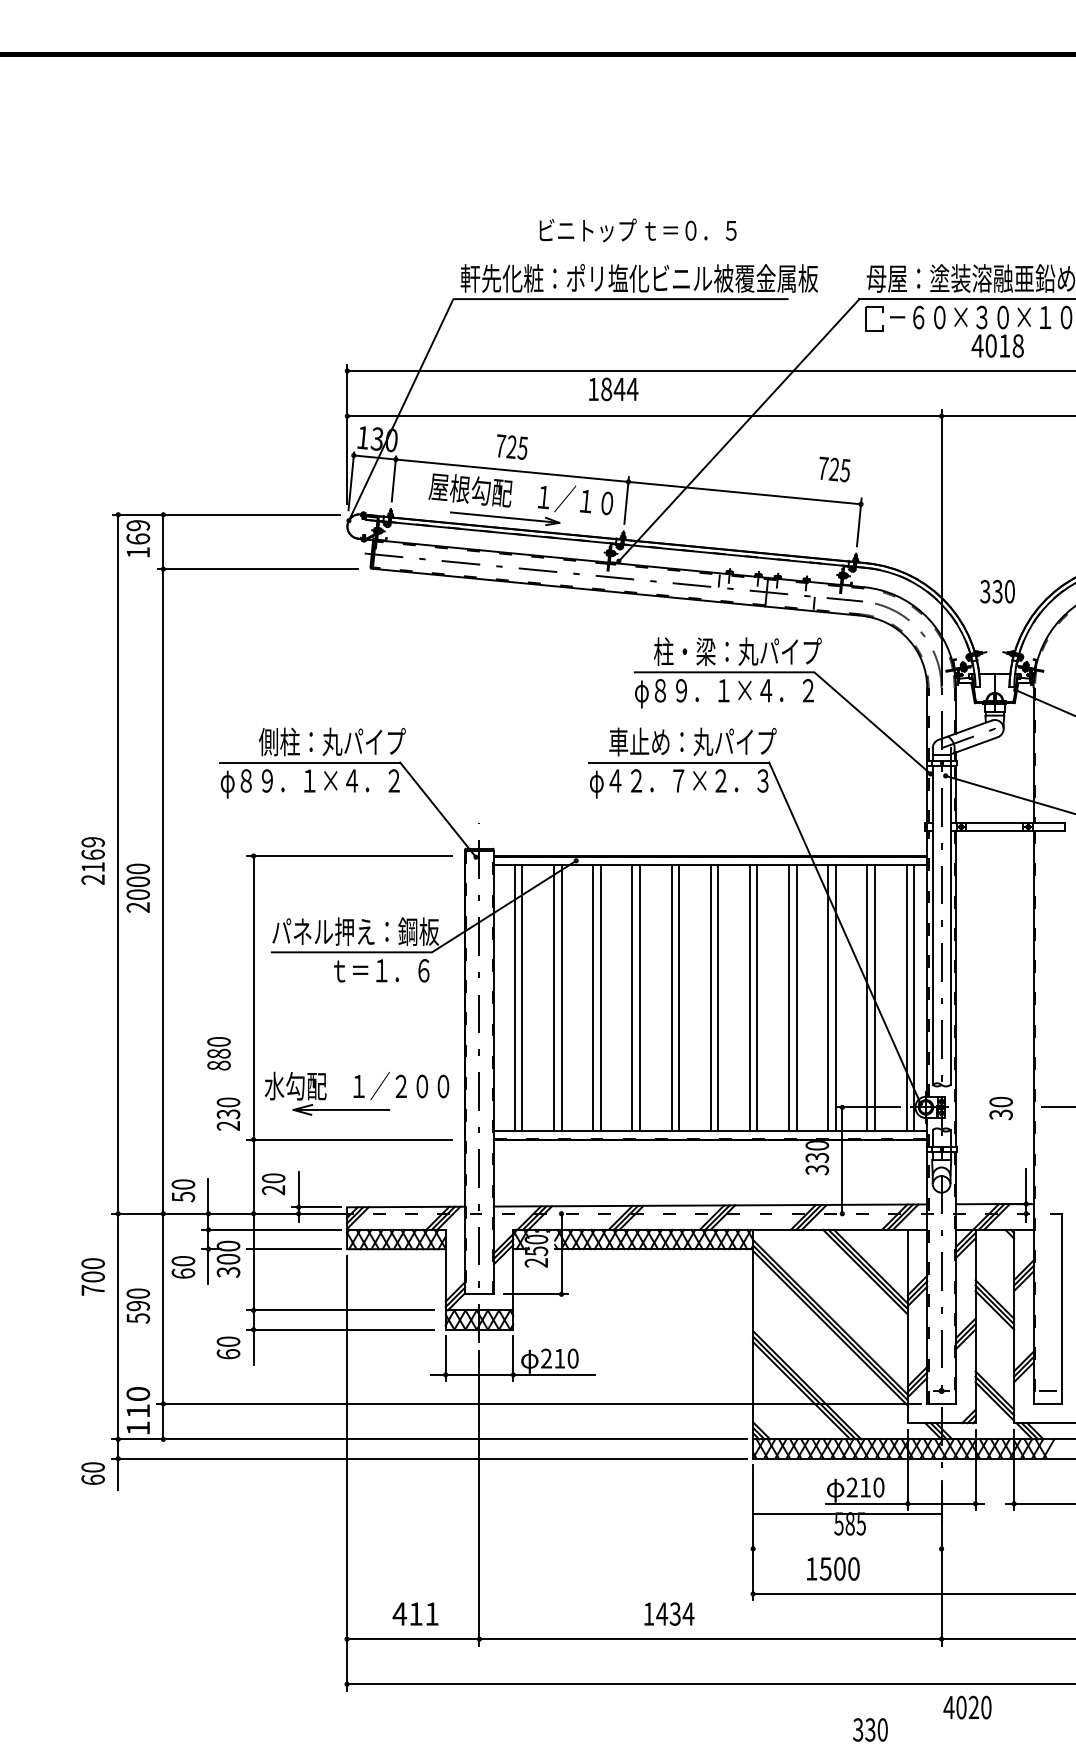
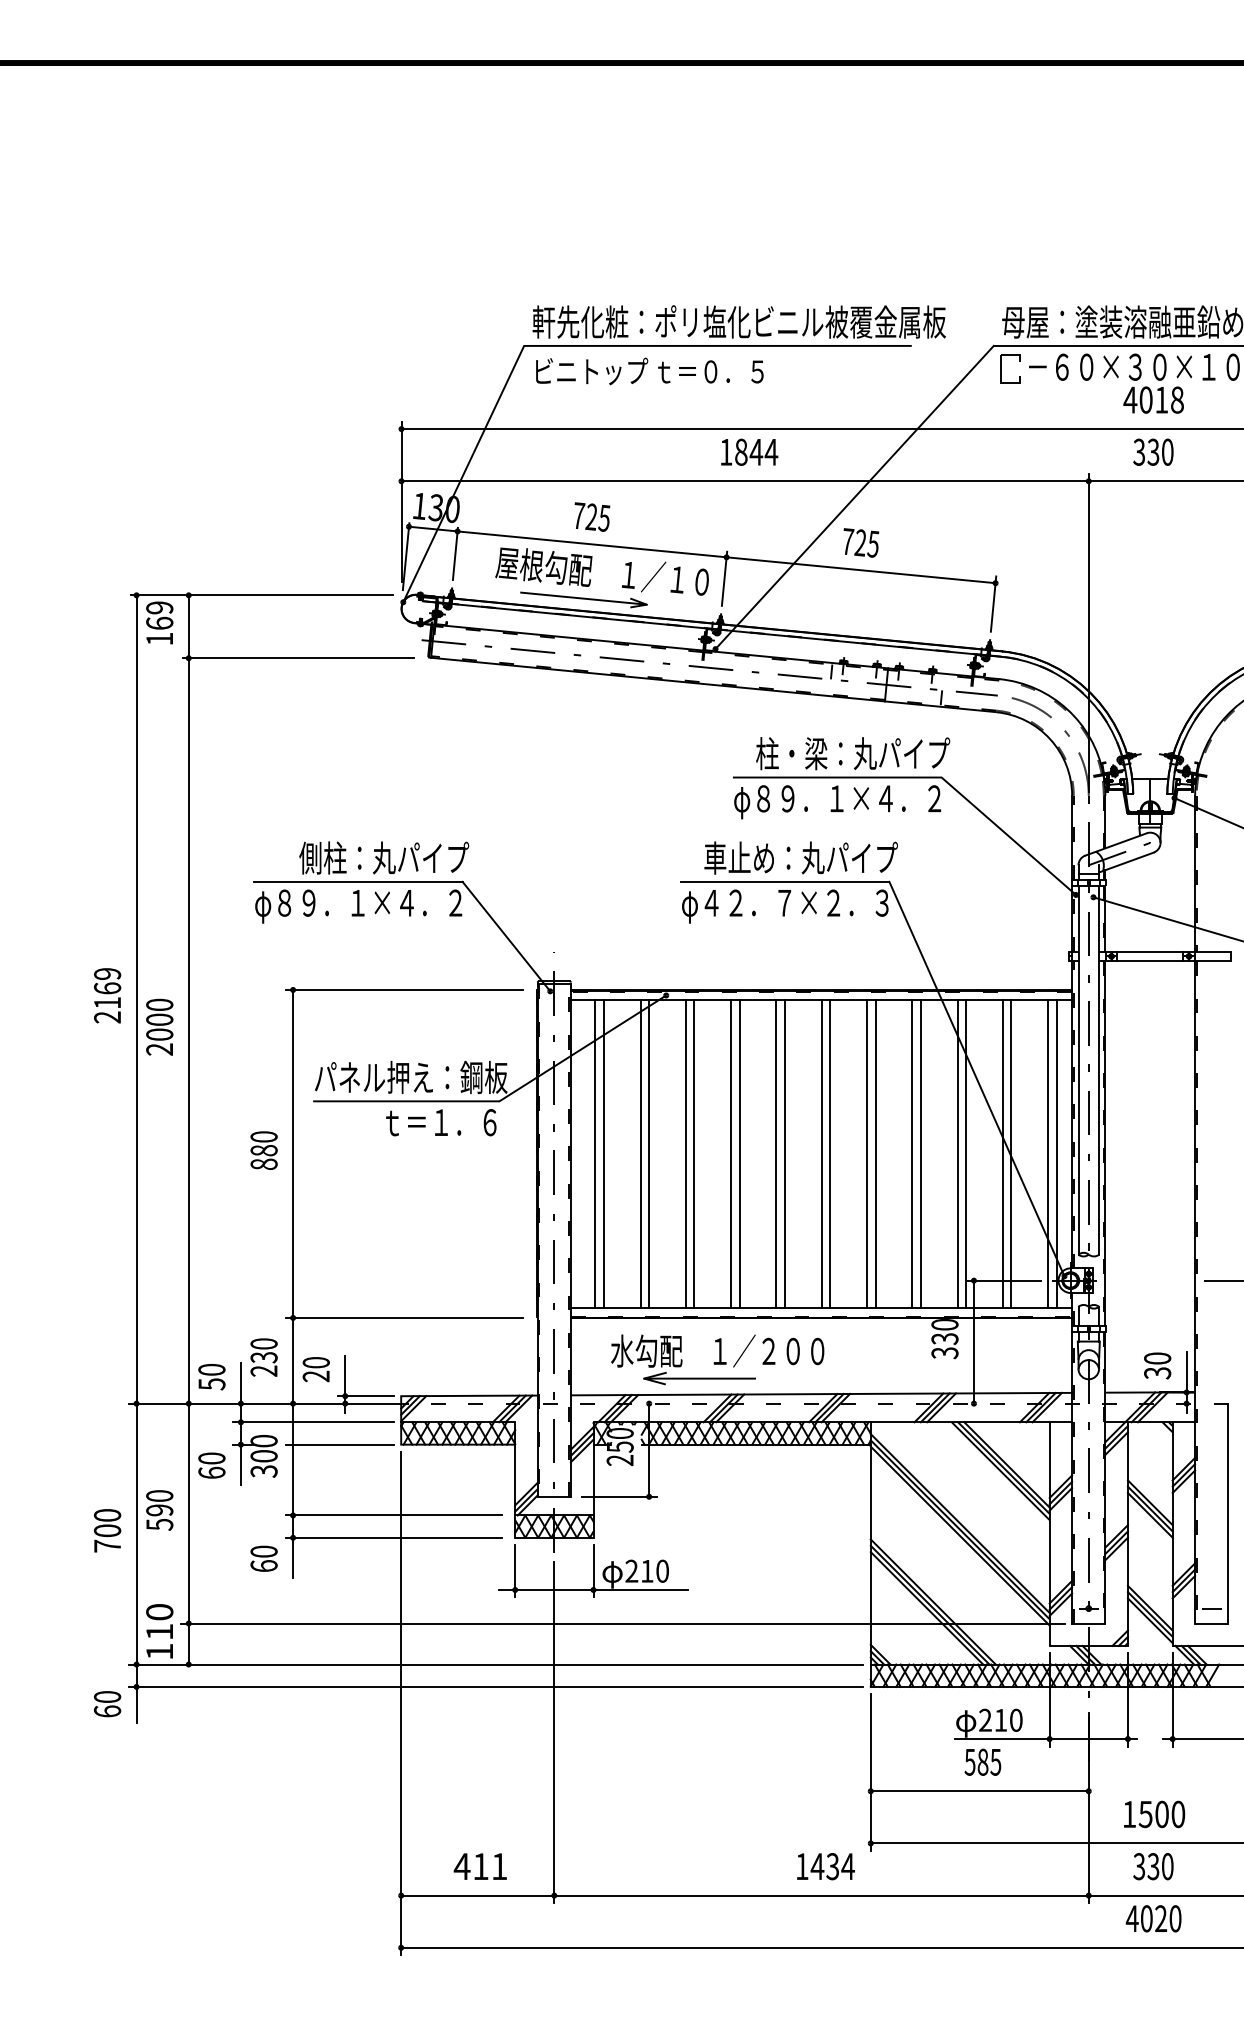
text: (637, 230) -> (649, 371), moved
text: (613, 388) -> (749, 451), moved
text: (835, 469) -> (861, 542), moved
text: (997, 591) -> (1153, 451), moved
text: (218, 1053) -> (263, 1150), moved
part: (356, 1093) -> (717, 1359), moved
text: (1001, 1108) -> (1157, 1365), moved
text: (228, 1114) -> (263, 1357), moved
text: (93, 1276) -> (107, 1530), moved
line: (847, 1514) -> (979, 1791), moved
text: (833, 1569) -> (1154, 1814), moved
text: (669, 1613) -> (825, 1866), moved
text: (967, 1707) -> (1153, 1918), moved
text: (870, 1729) -> (1153, 1866), moved

